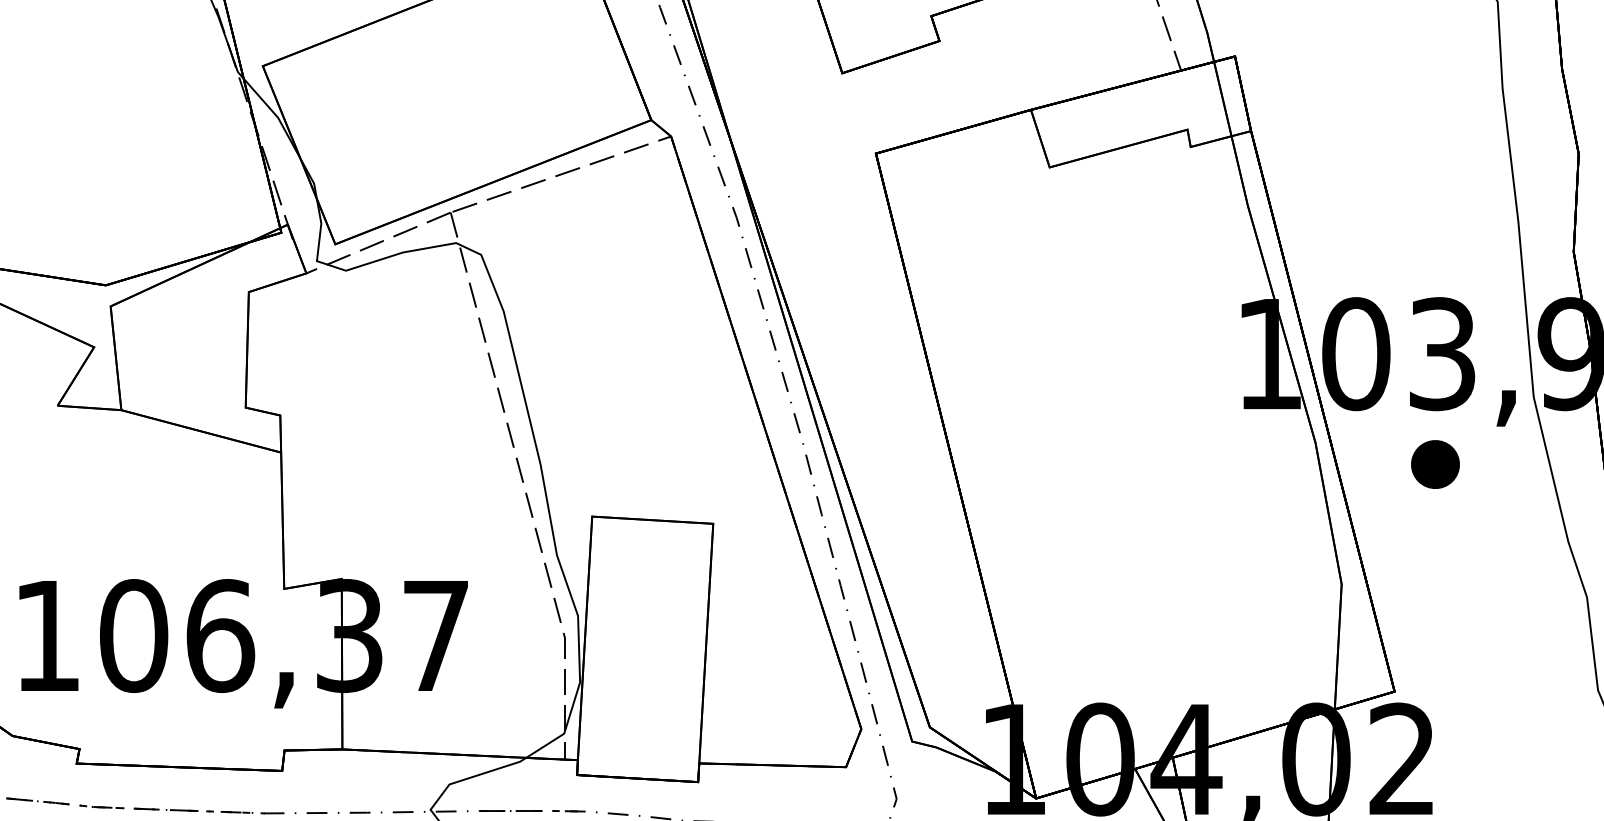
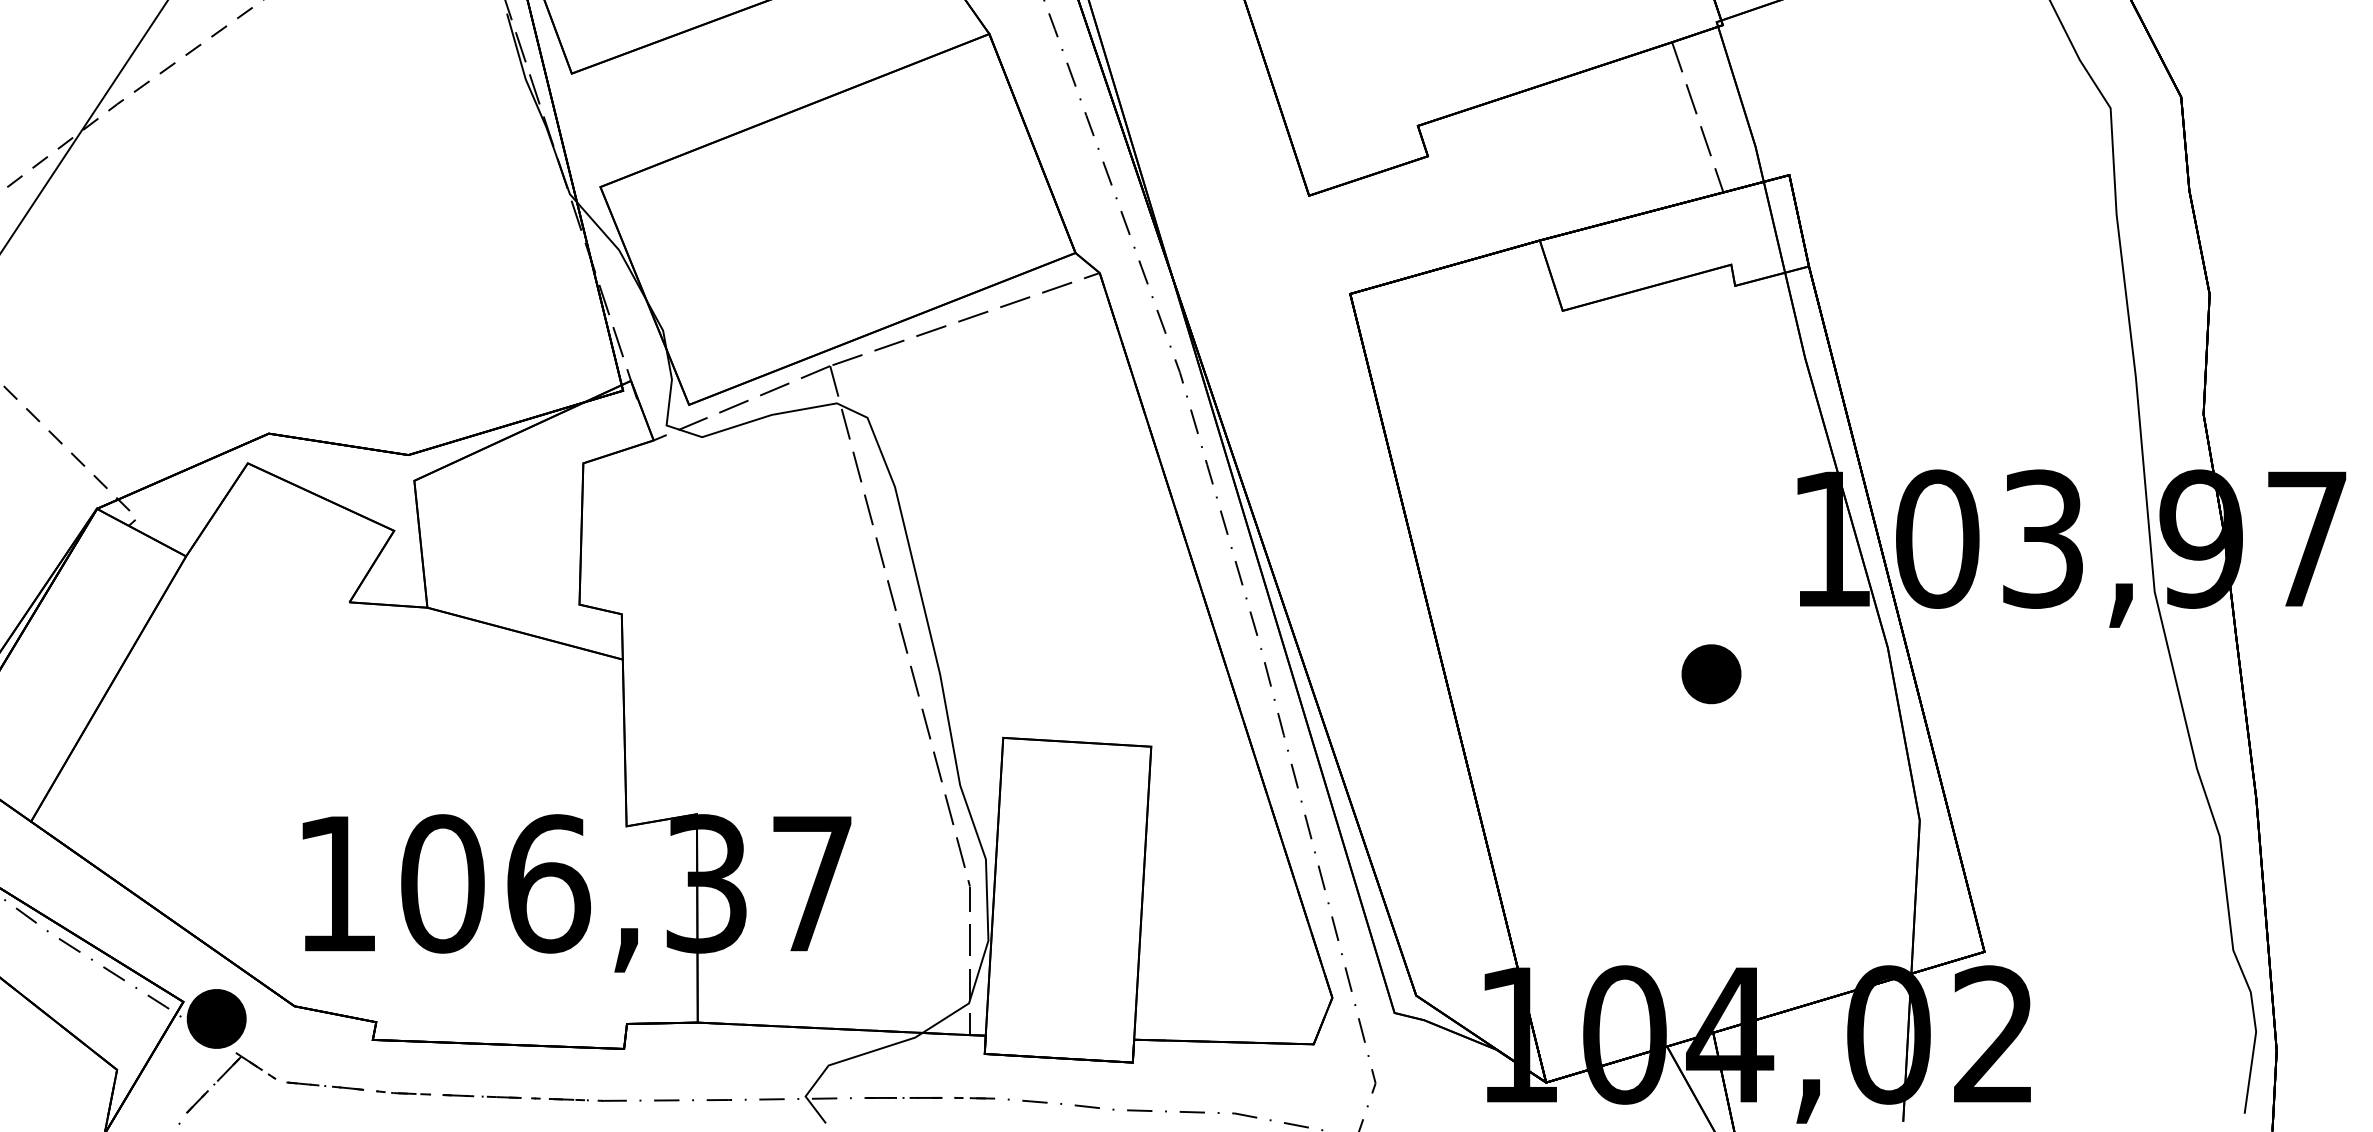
part: (1435, 464) -> (1711, 674), moved

